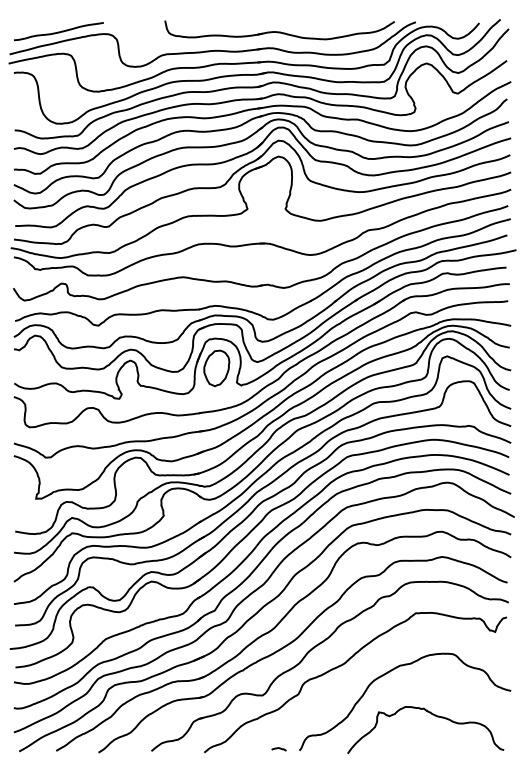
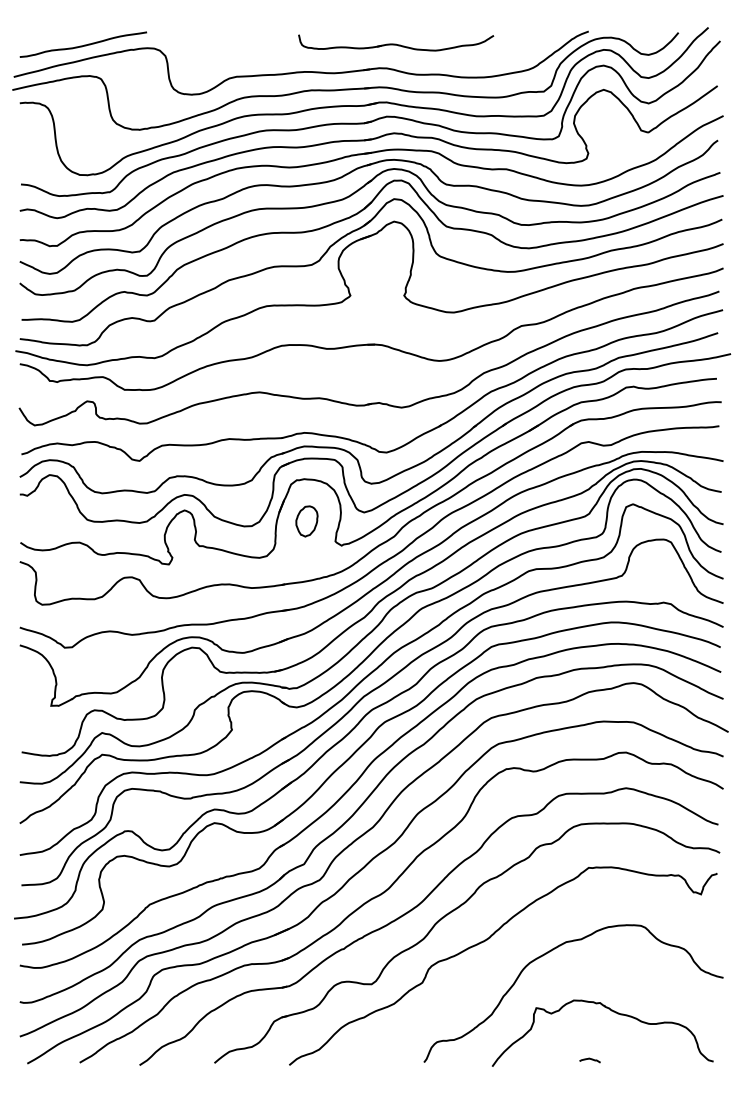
part: (280, 30) -> (396, 42), size x0.6
part: (216, 368) -> (306, 521), size x0.6
curve: (278, 748) -> (589, 1059), moved

